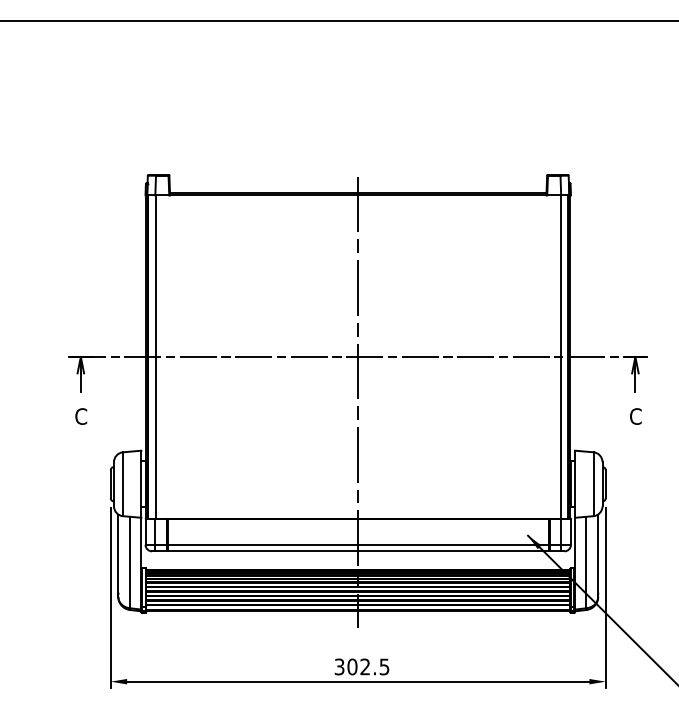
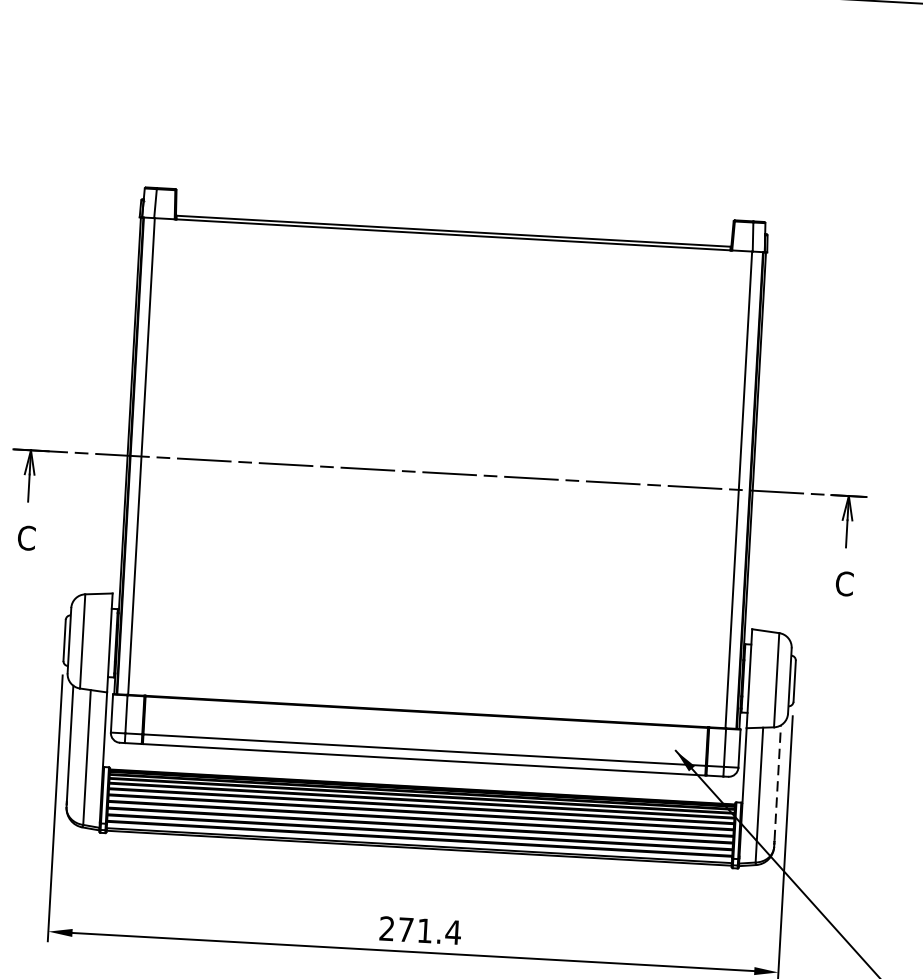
line: (358, 401) -> (436, 538), removed
line: (598, 553) -> (778, 782), solid -> dashed
text: (361, 666) -> (419, 929), 302.5 -> 271.4

